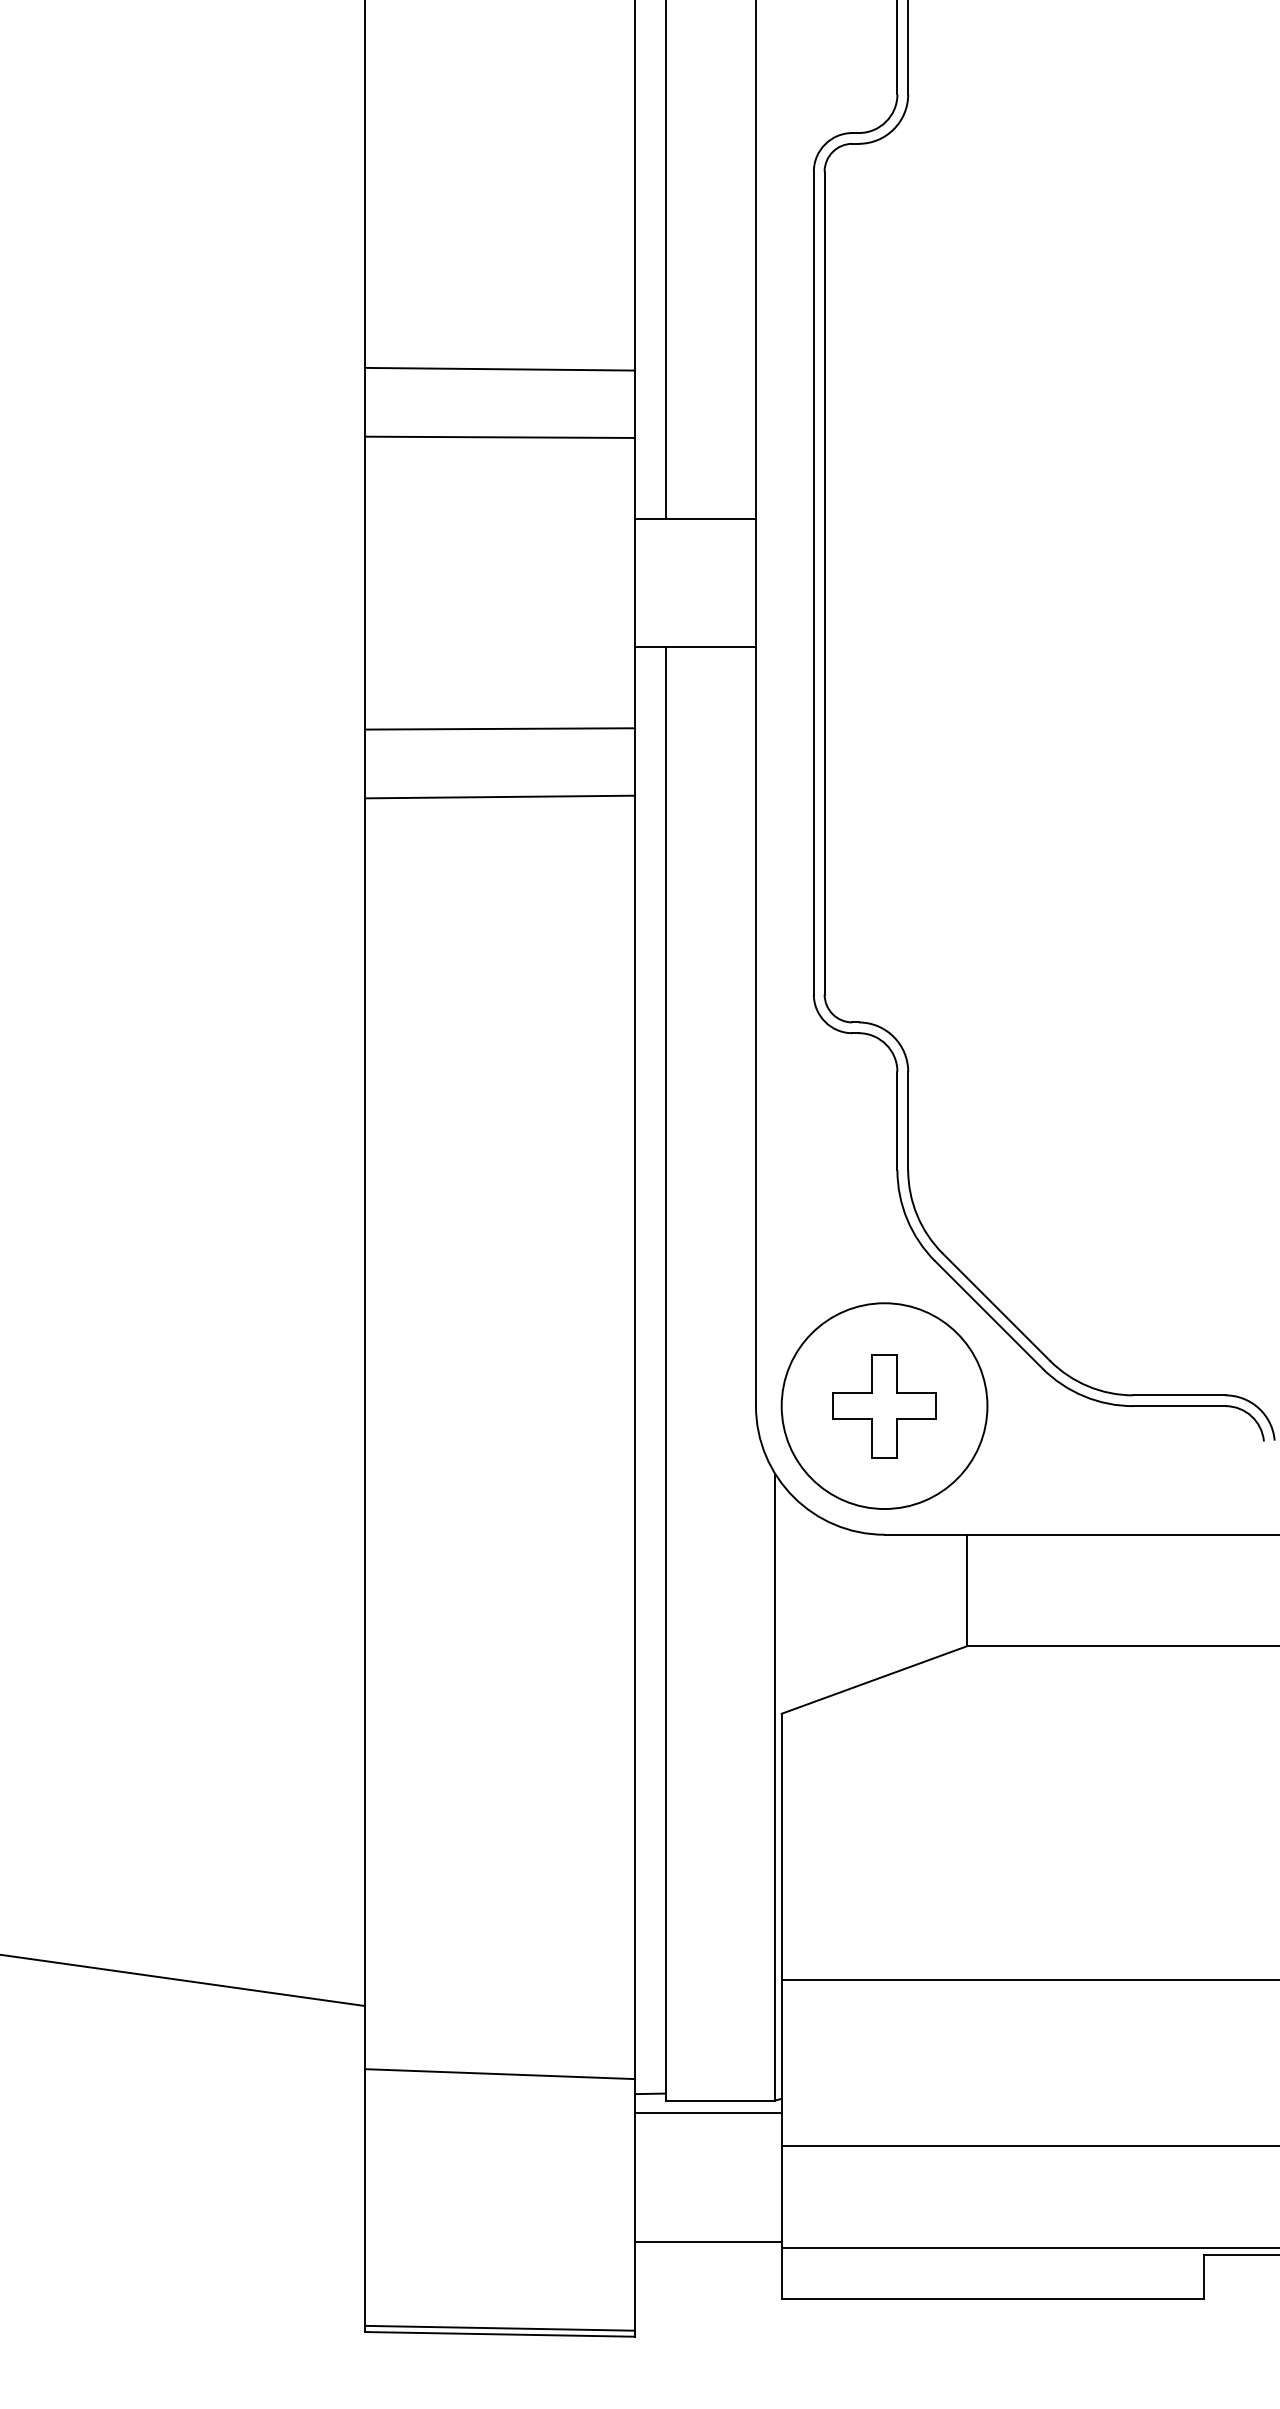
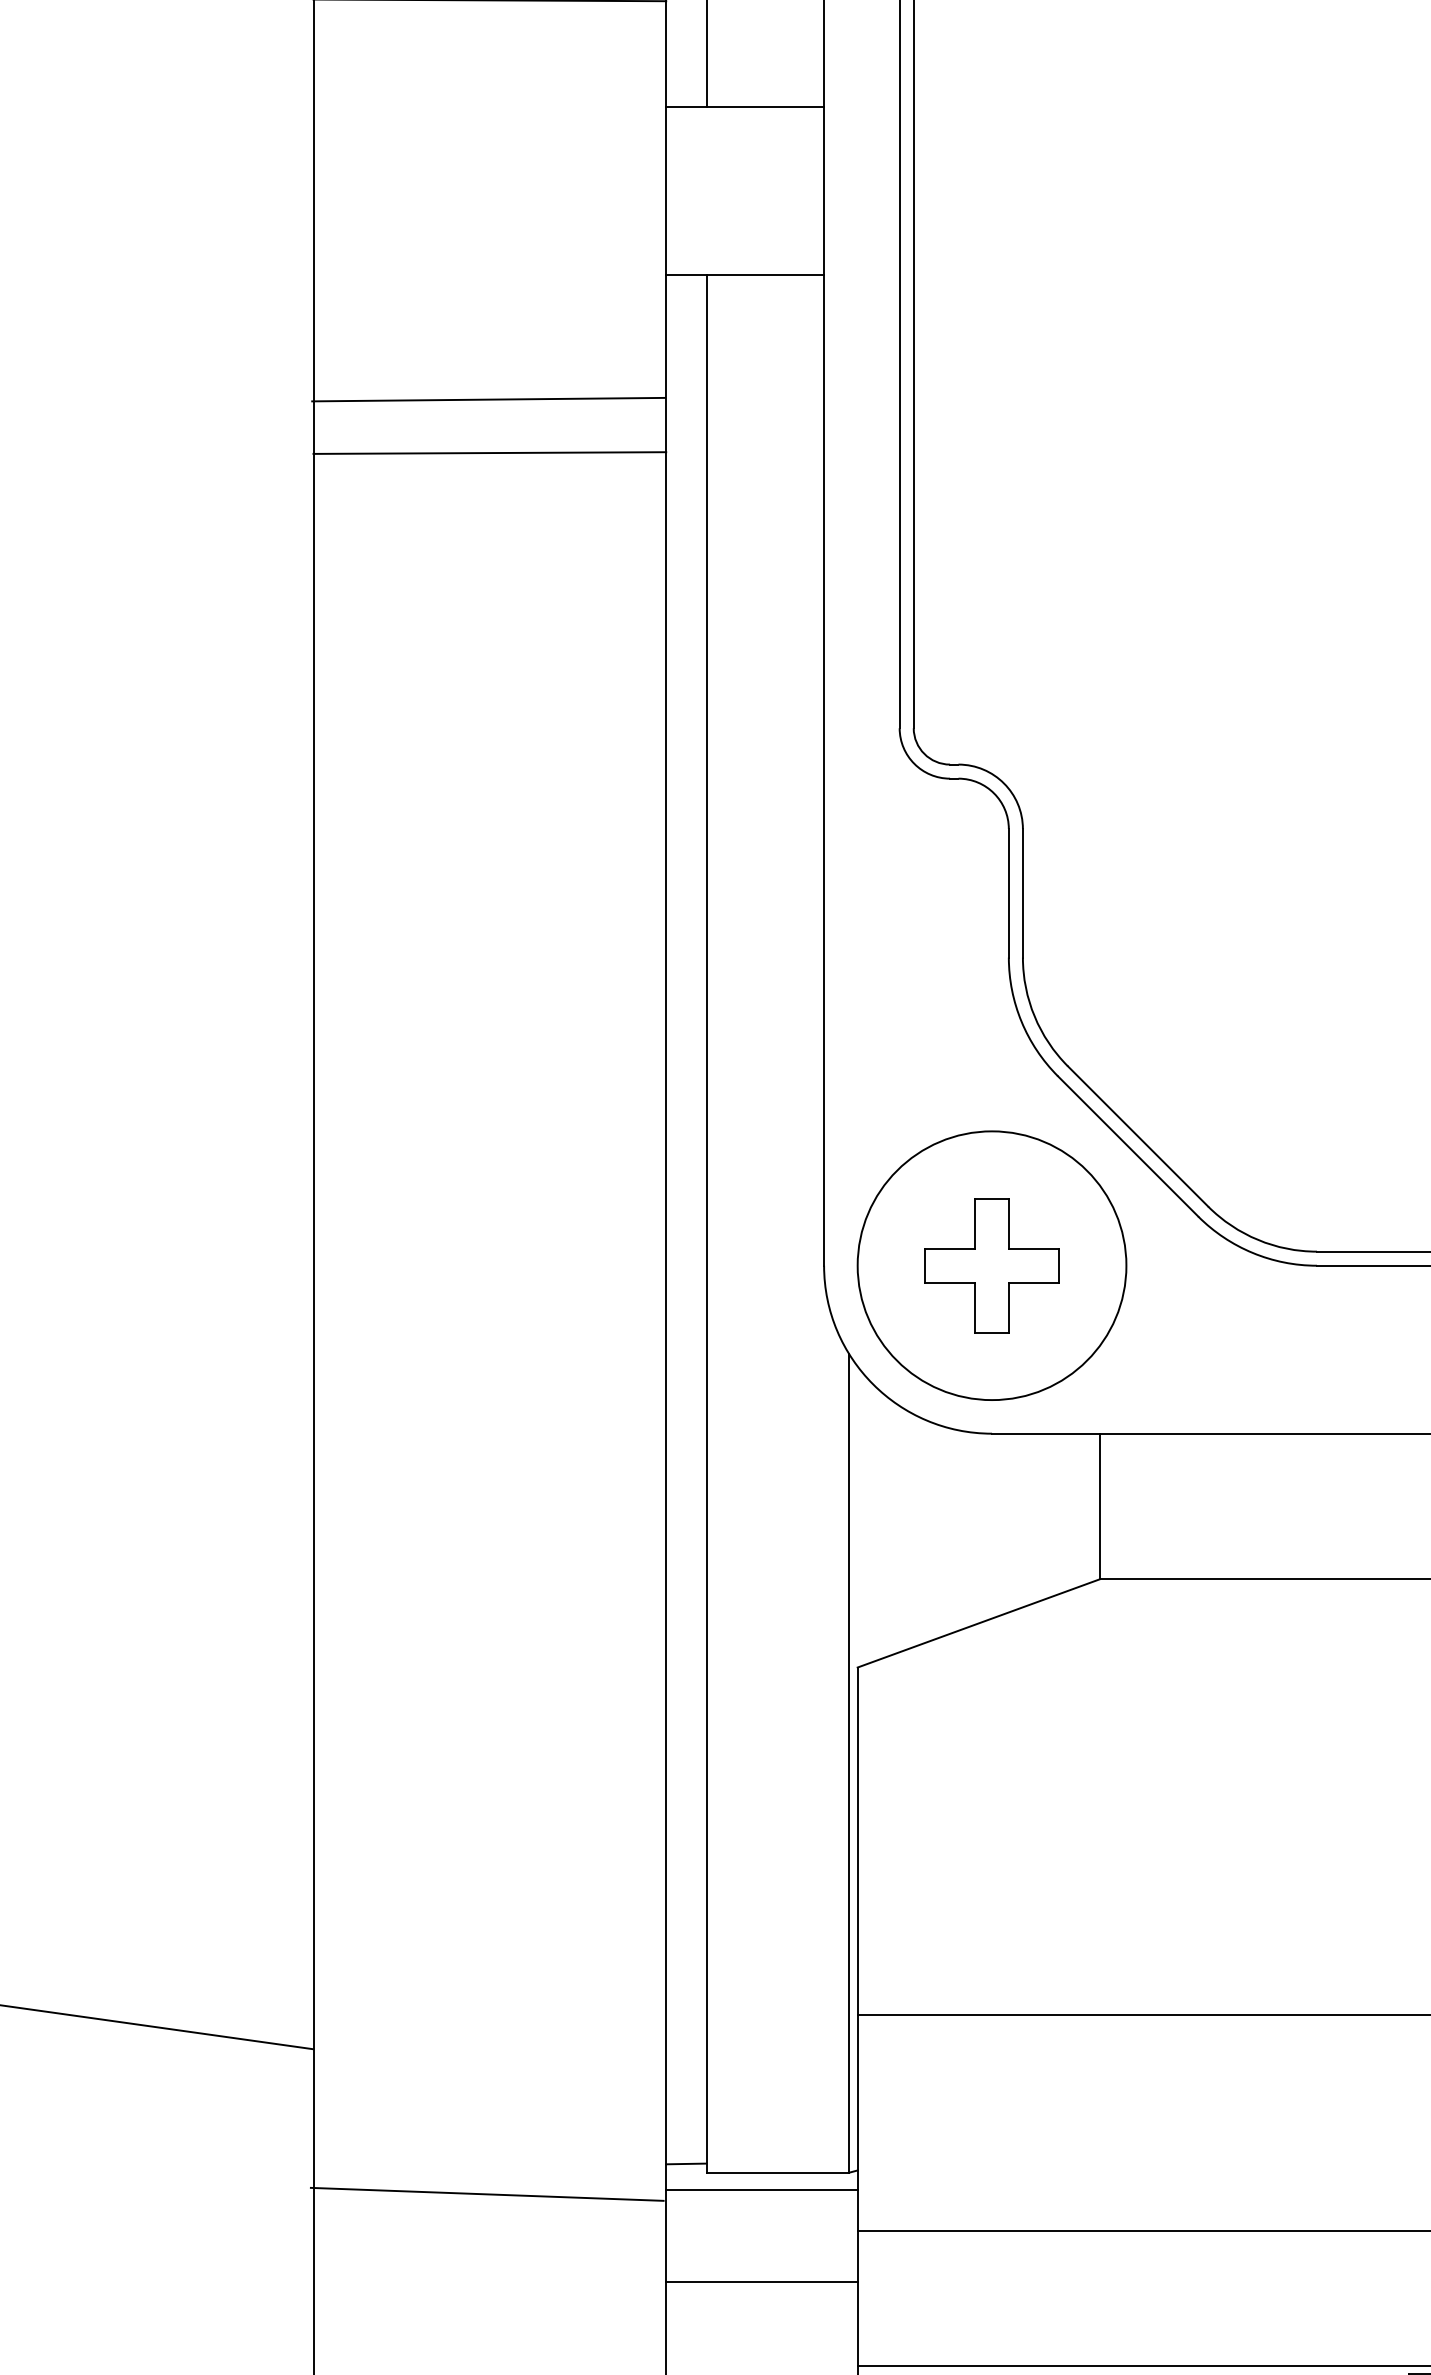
line: (500, 728) -> (490, 452), moved
line: (500, 796) -> (489, 398), moved
line: (500, 2074) -> (487, 2194), moved
line: (708, 2242) -> (762, 2282), moved

